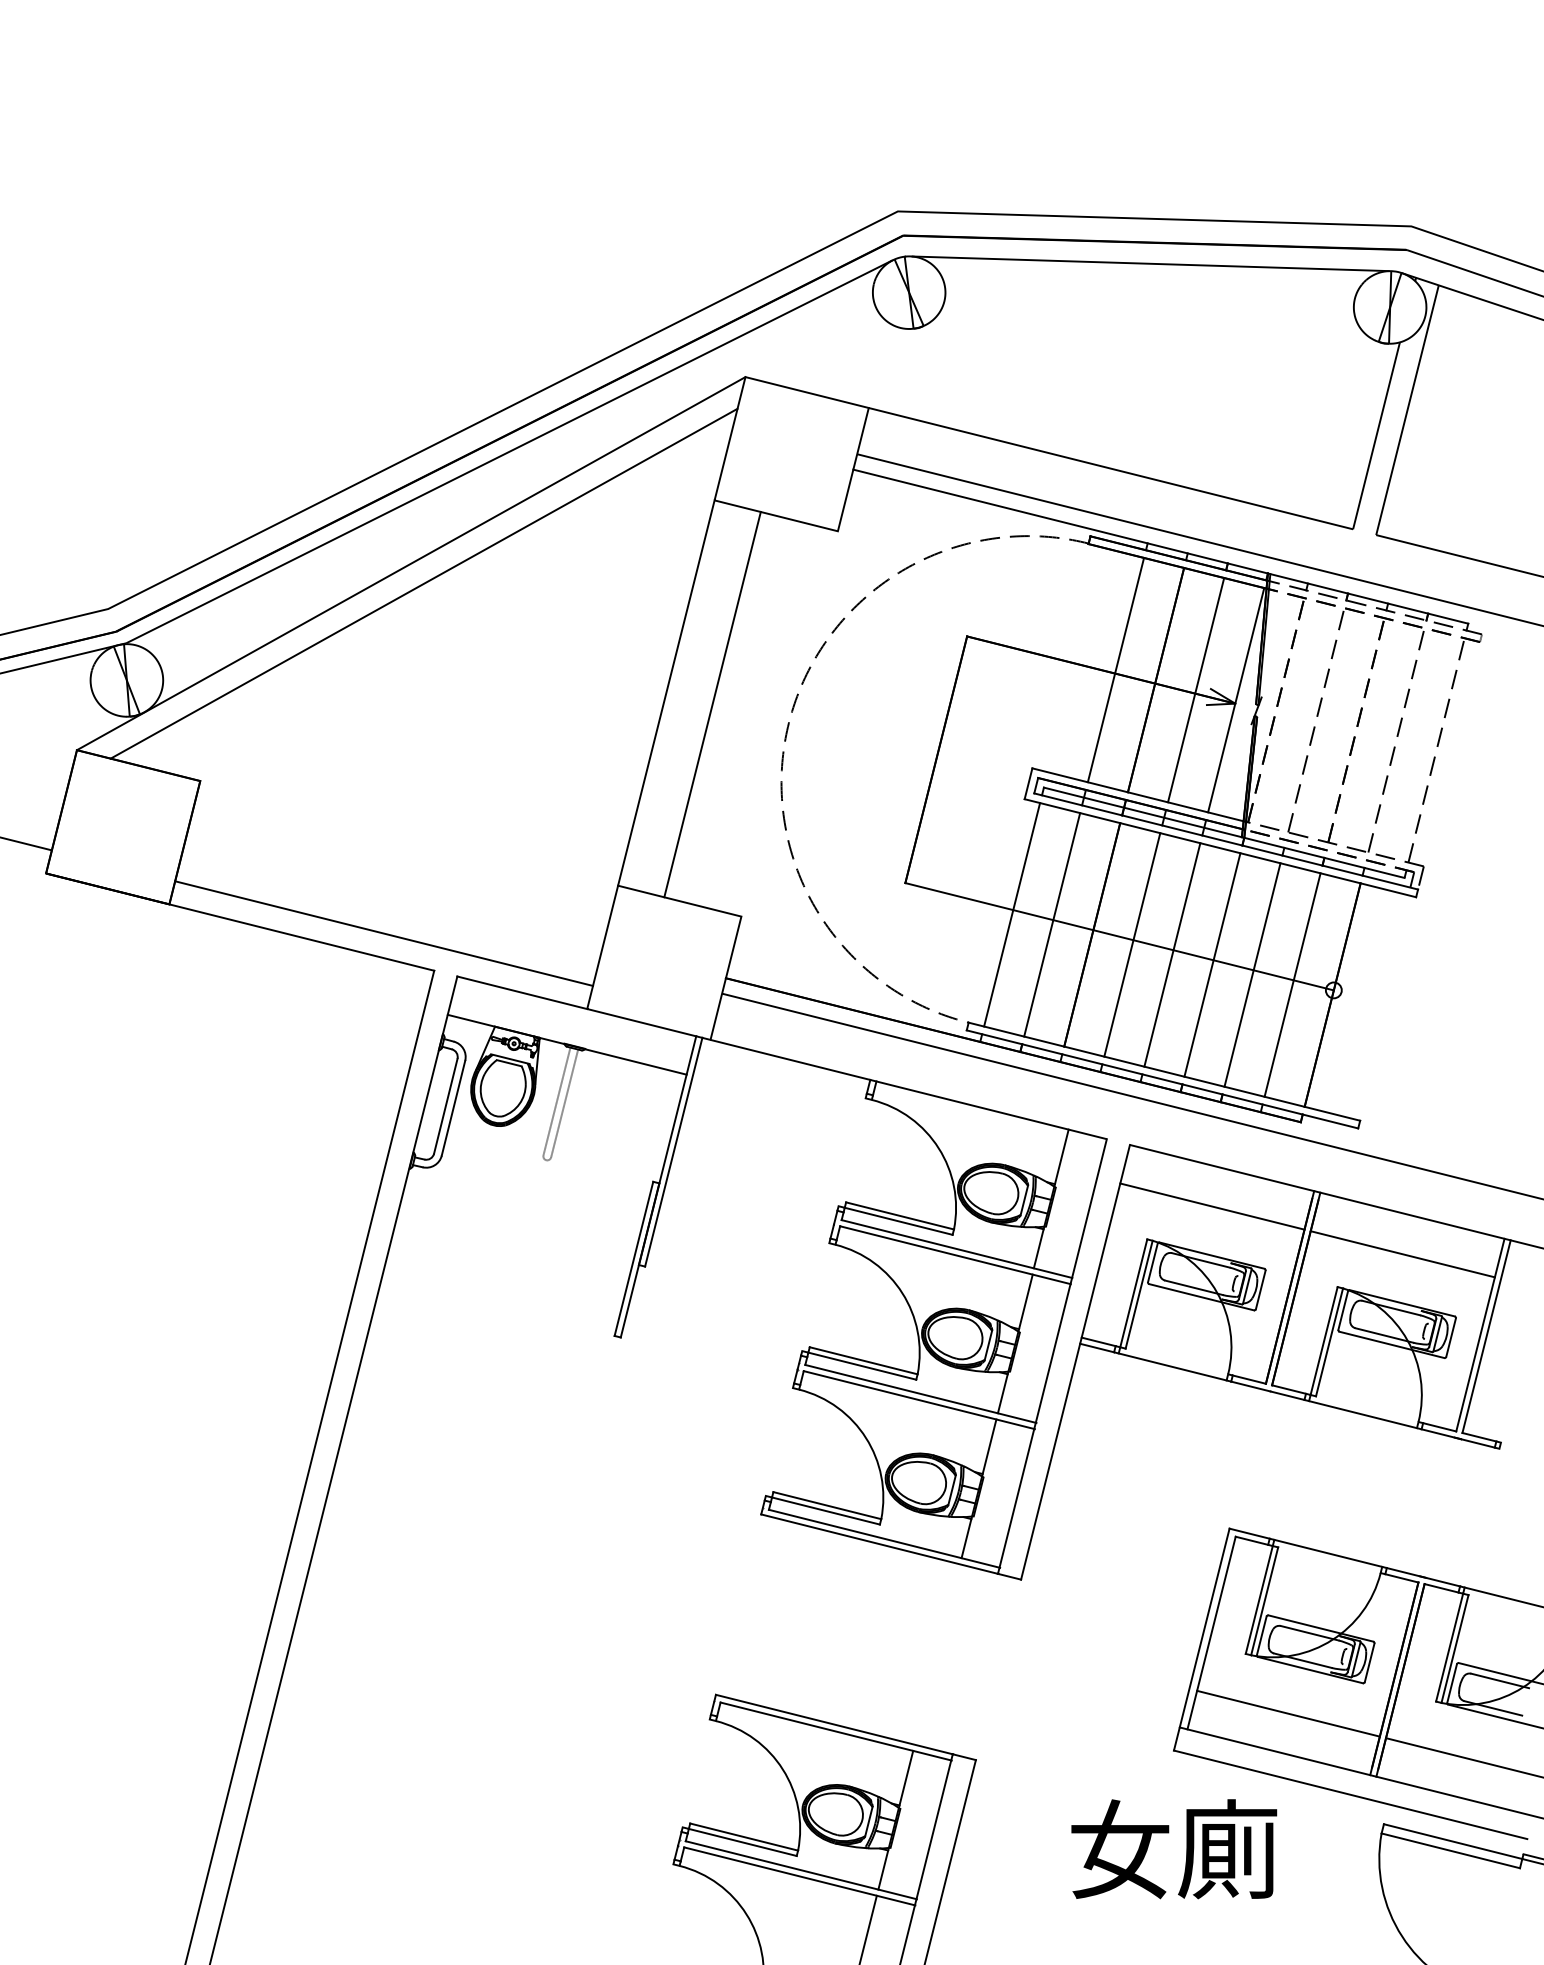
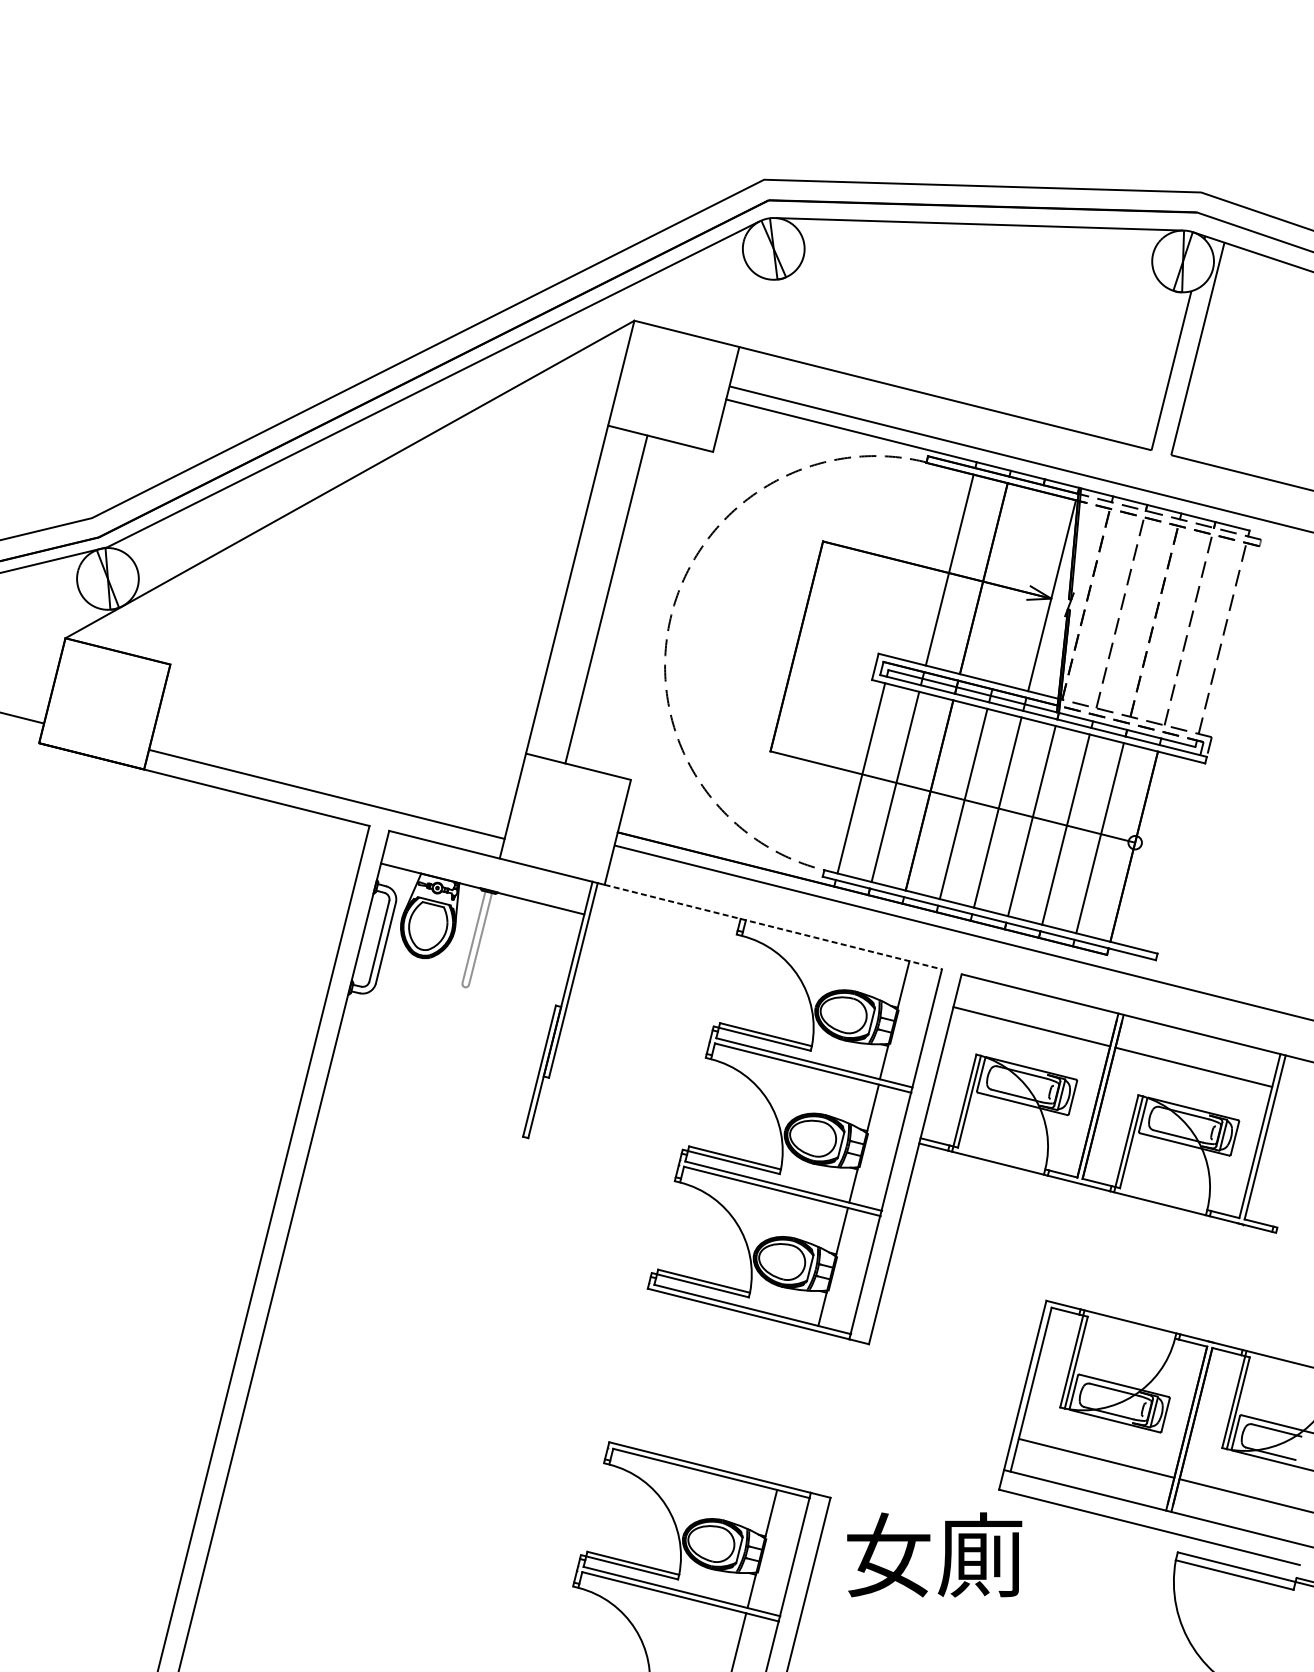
line: (423, 583) -> (360, 496), removed
line: (1196, 690) -> (1018, 587), removed
line: (909, 1089) -> (774, 927), solid -> dashed
text: (1174, 1849) -> (934, 1555), moved

